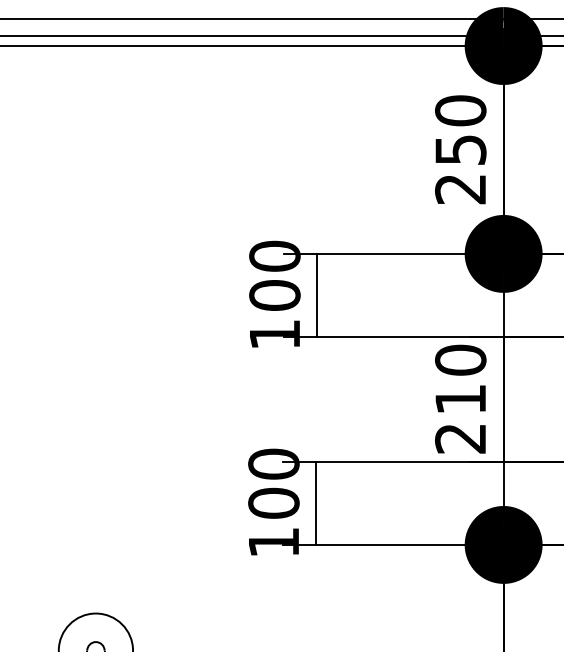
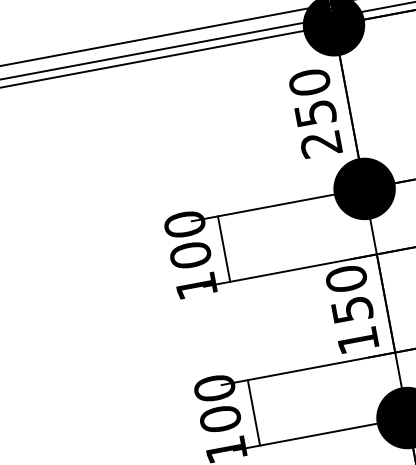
text: (460, 419) -> (355, 325), 210 -> 150

